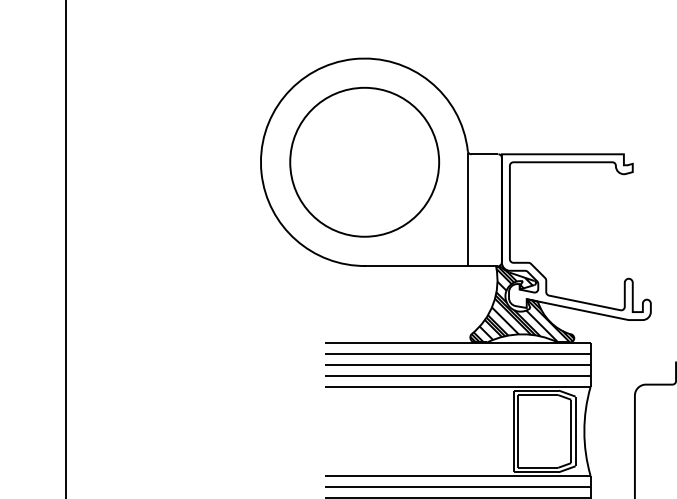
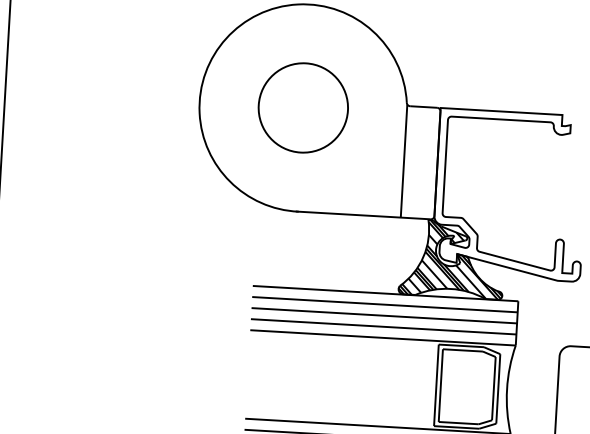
part: (364, 161) -> (303, 107), size x0.6

